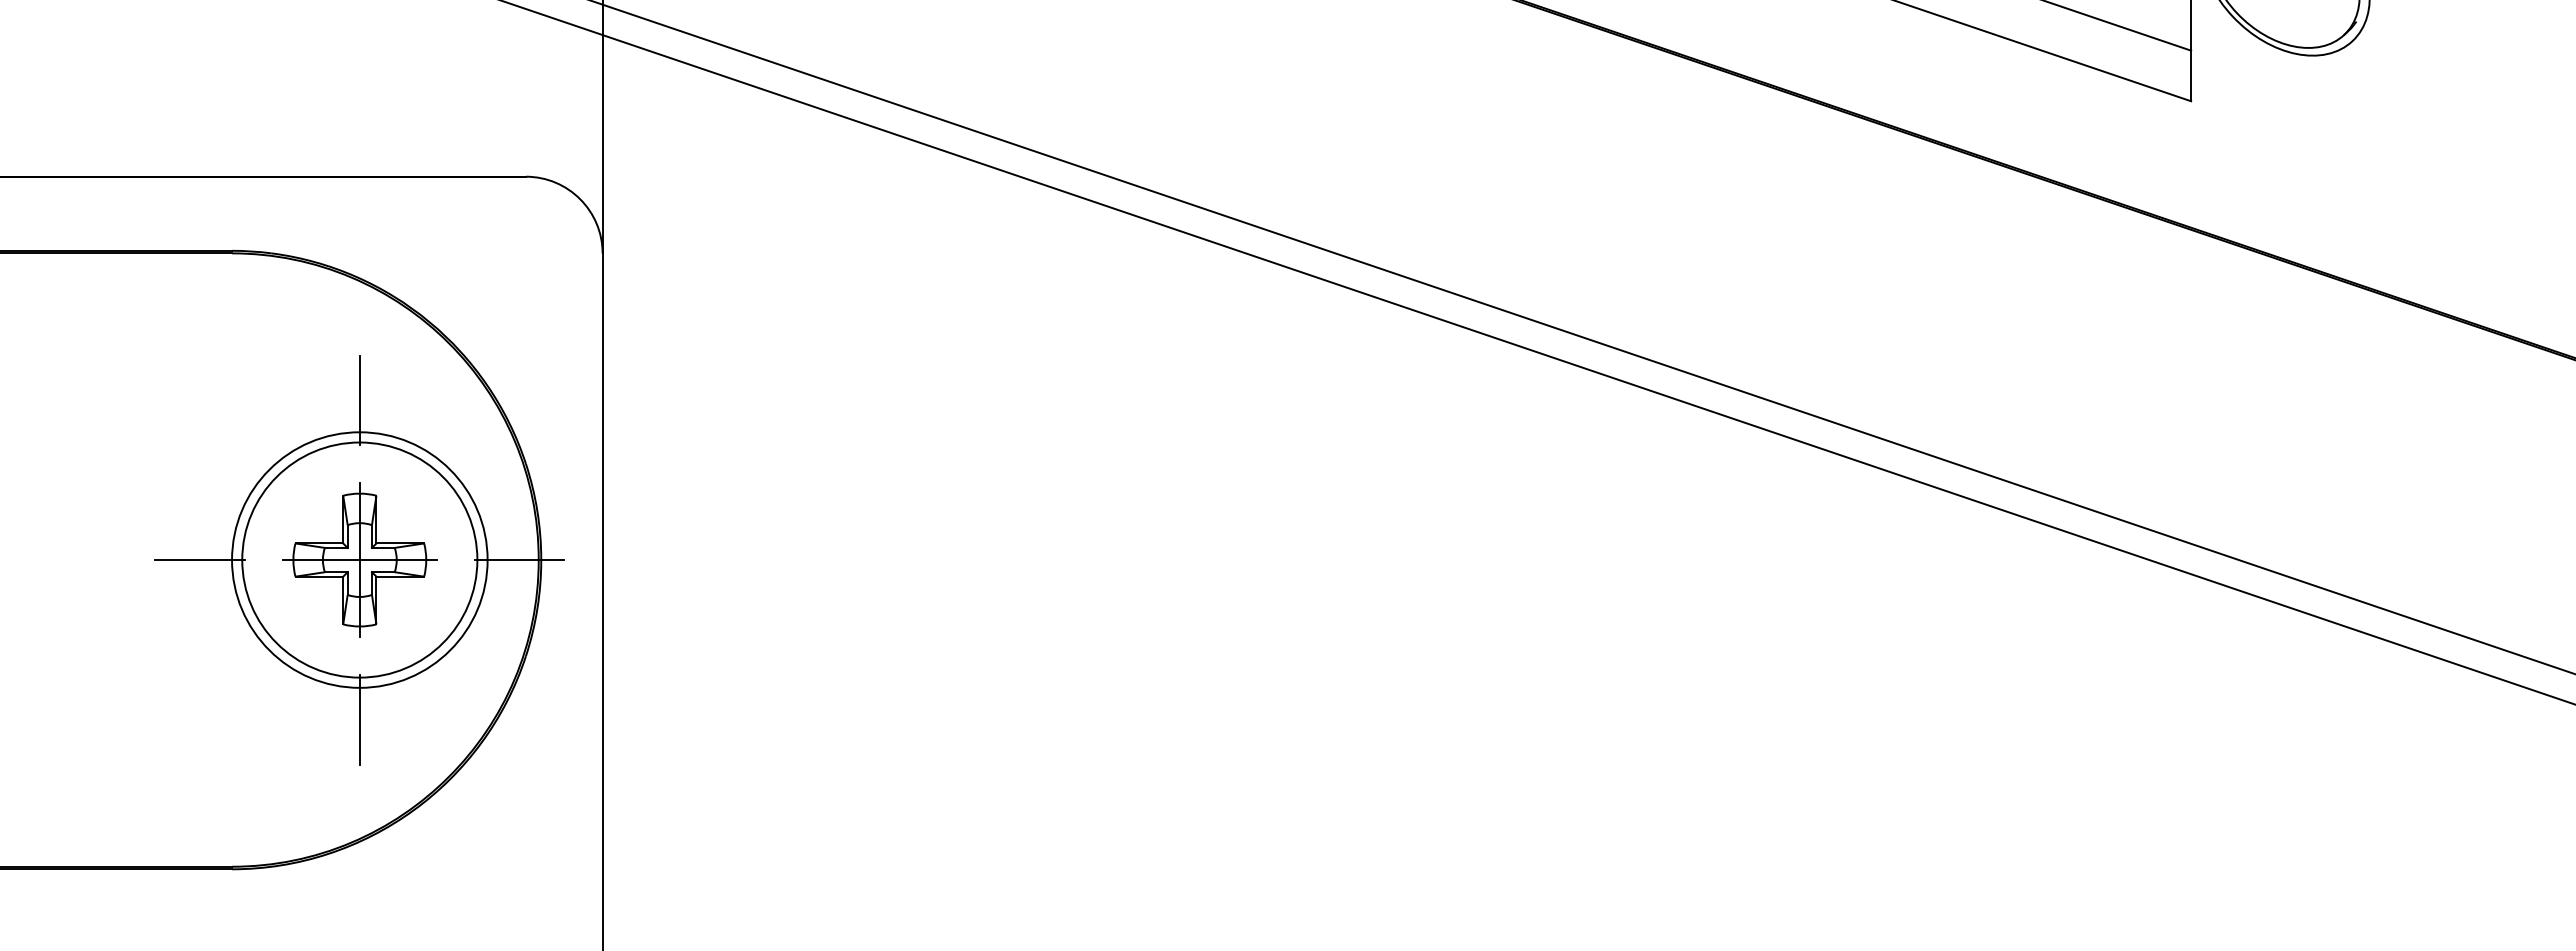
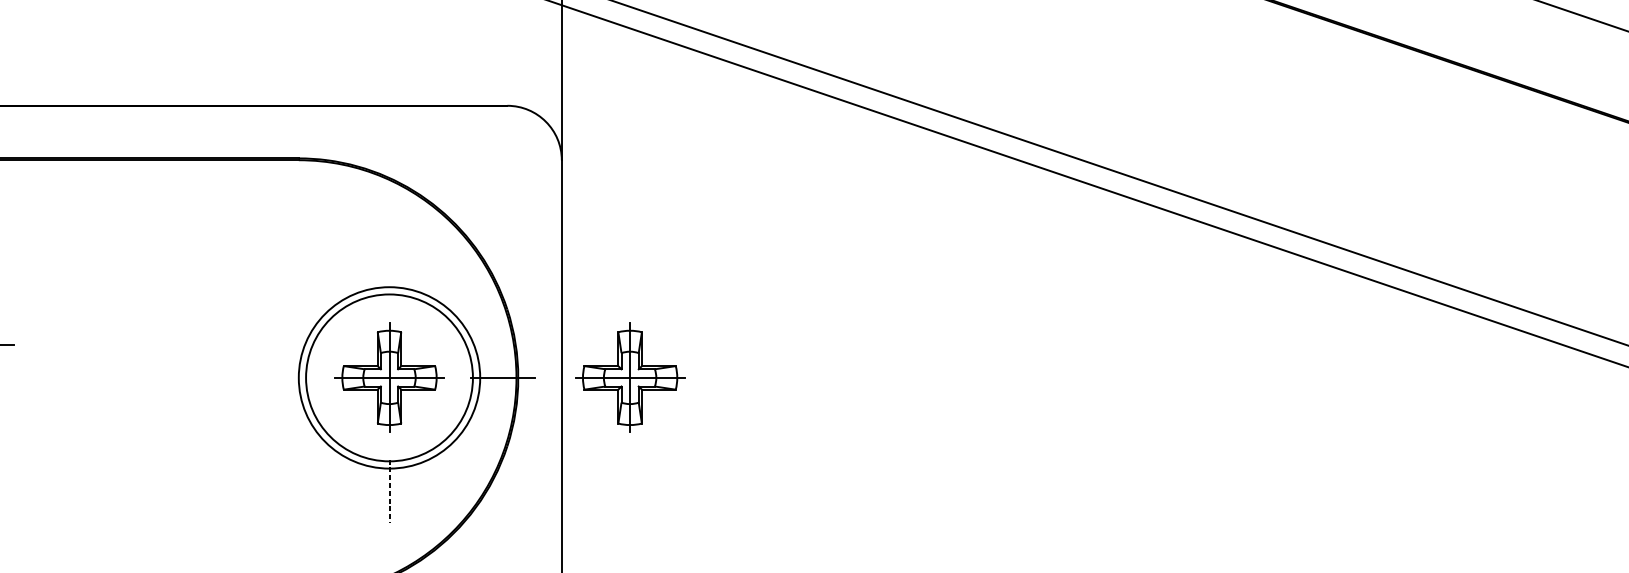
line: (359, 400) -> (389, 264), removed
part: (698, 559) -> (629, 377), added
line: (199, 560) -> (275, 378), removed
line: (359, 719) -> (389, 491), solid -> dashed

